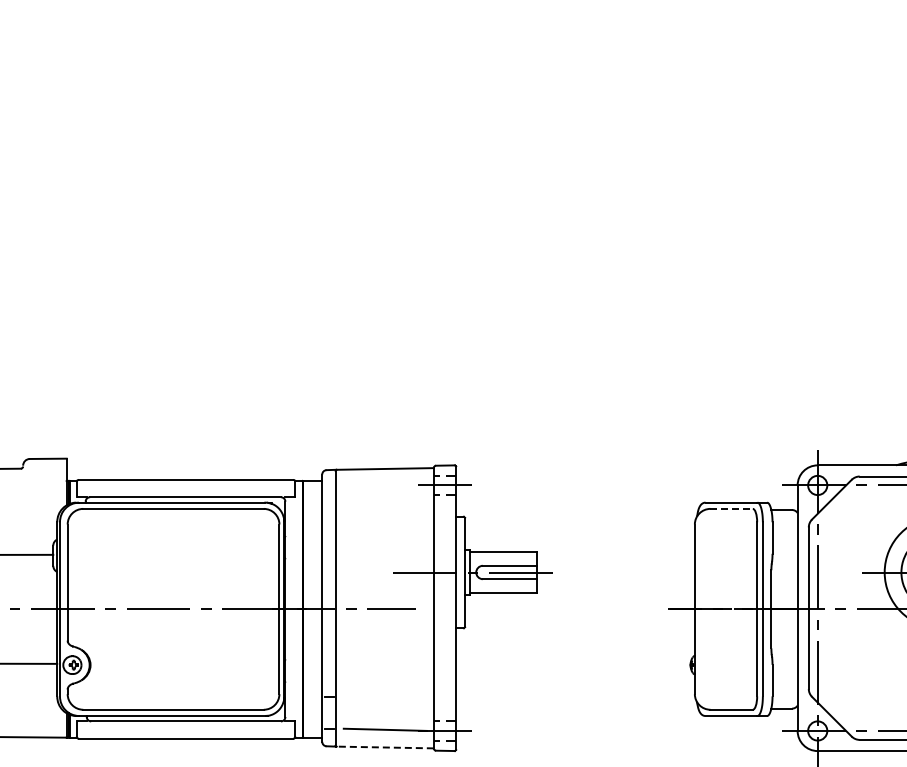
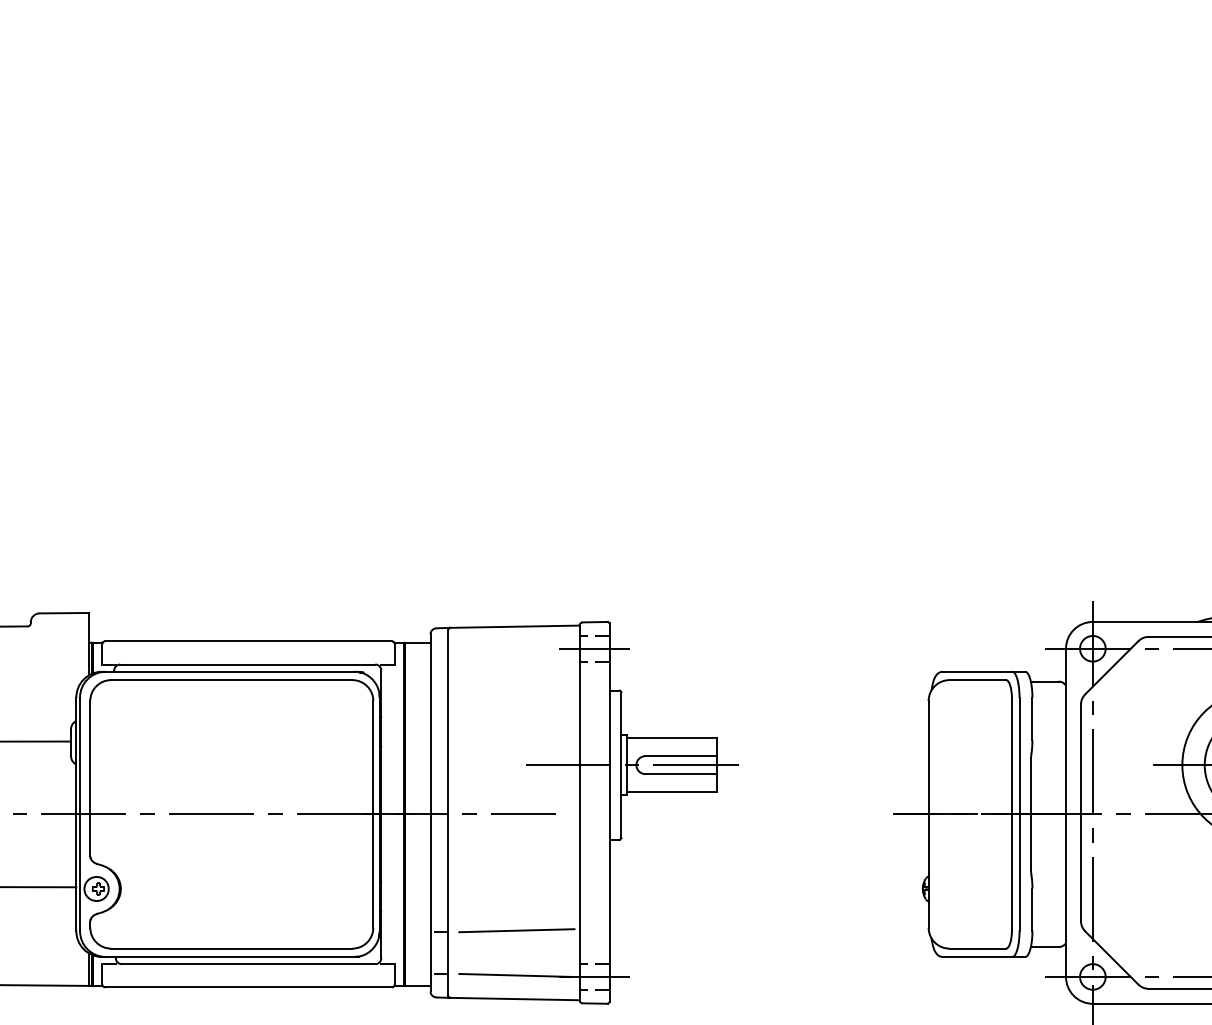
line: (732, 508) -> (978, 679), dashed -> solid
line: (386, 696) -> (516, 930), added
line: (385, 747) -> (515, 999), dashed -> solid

